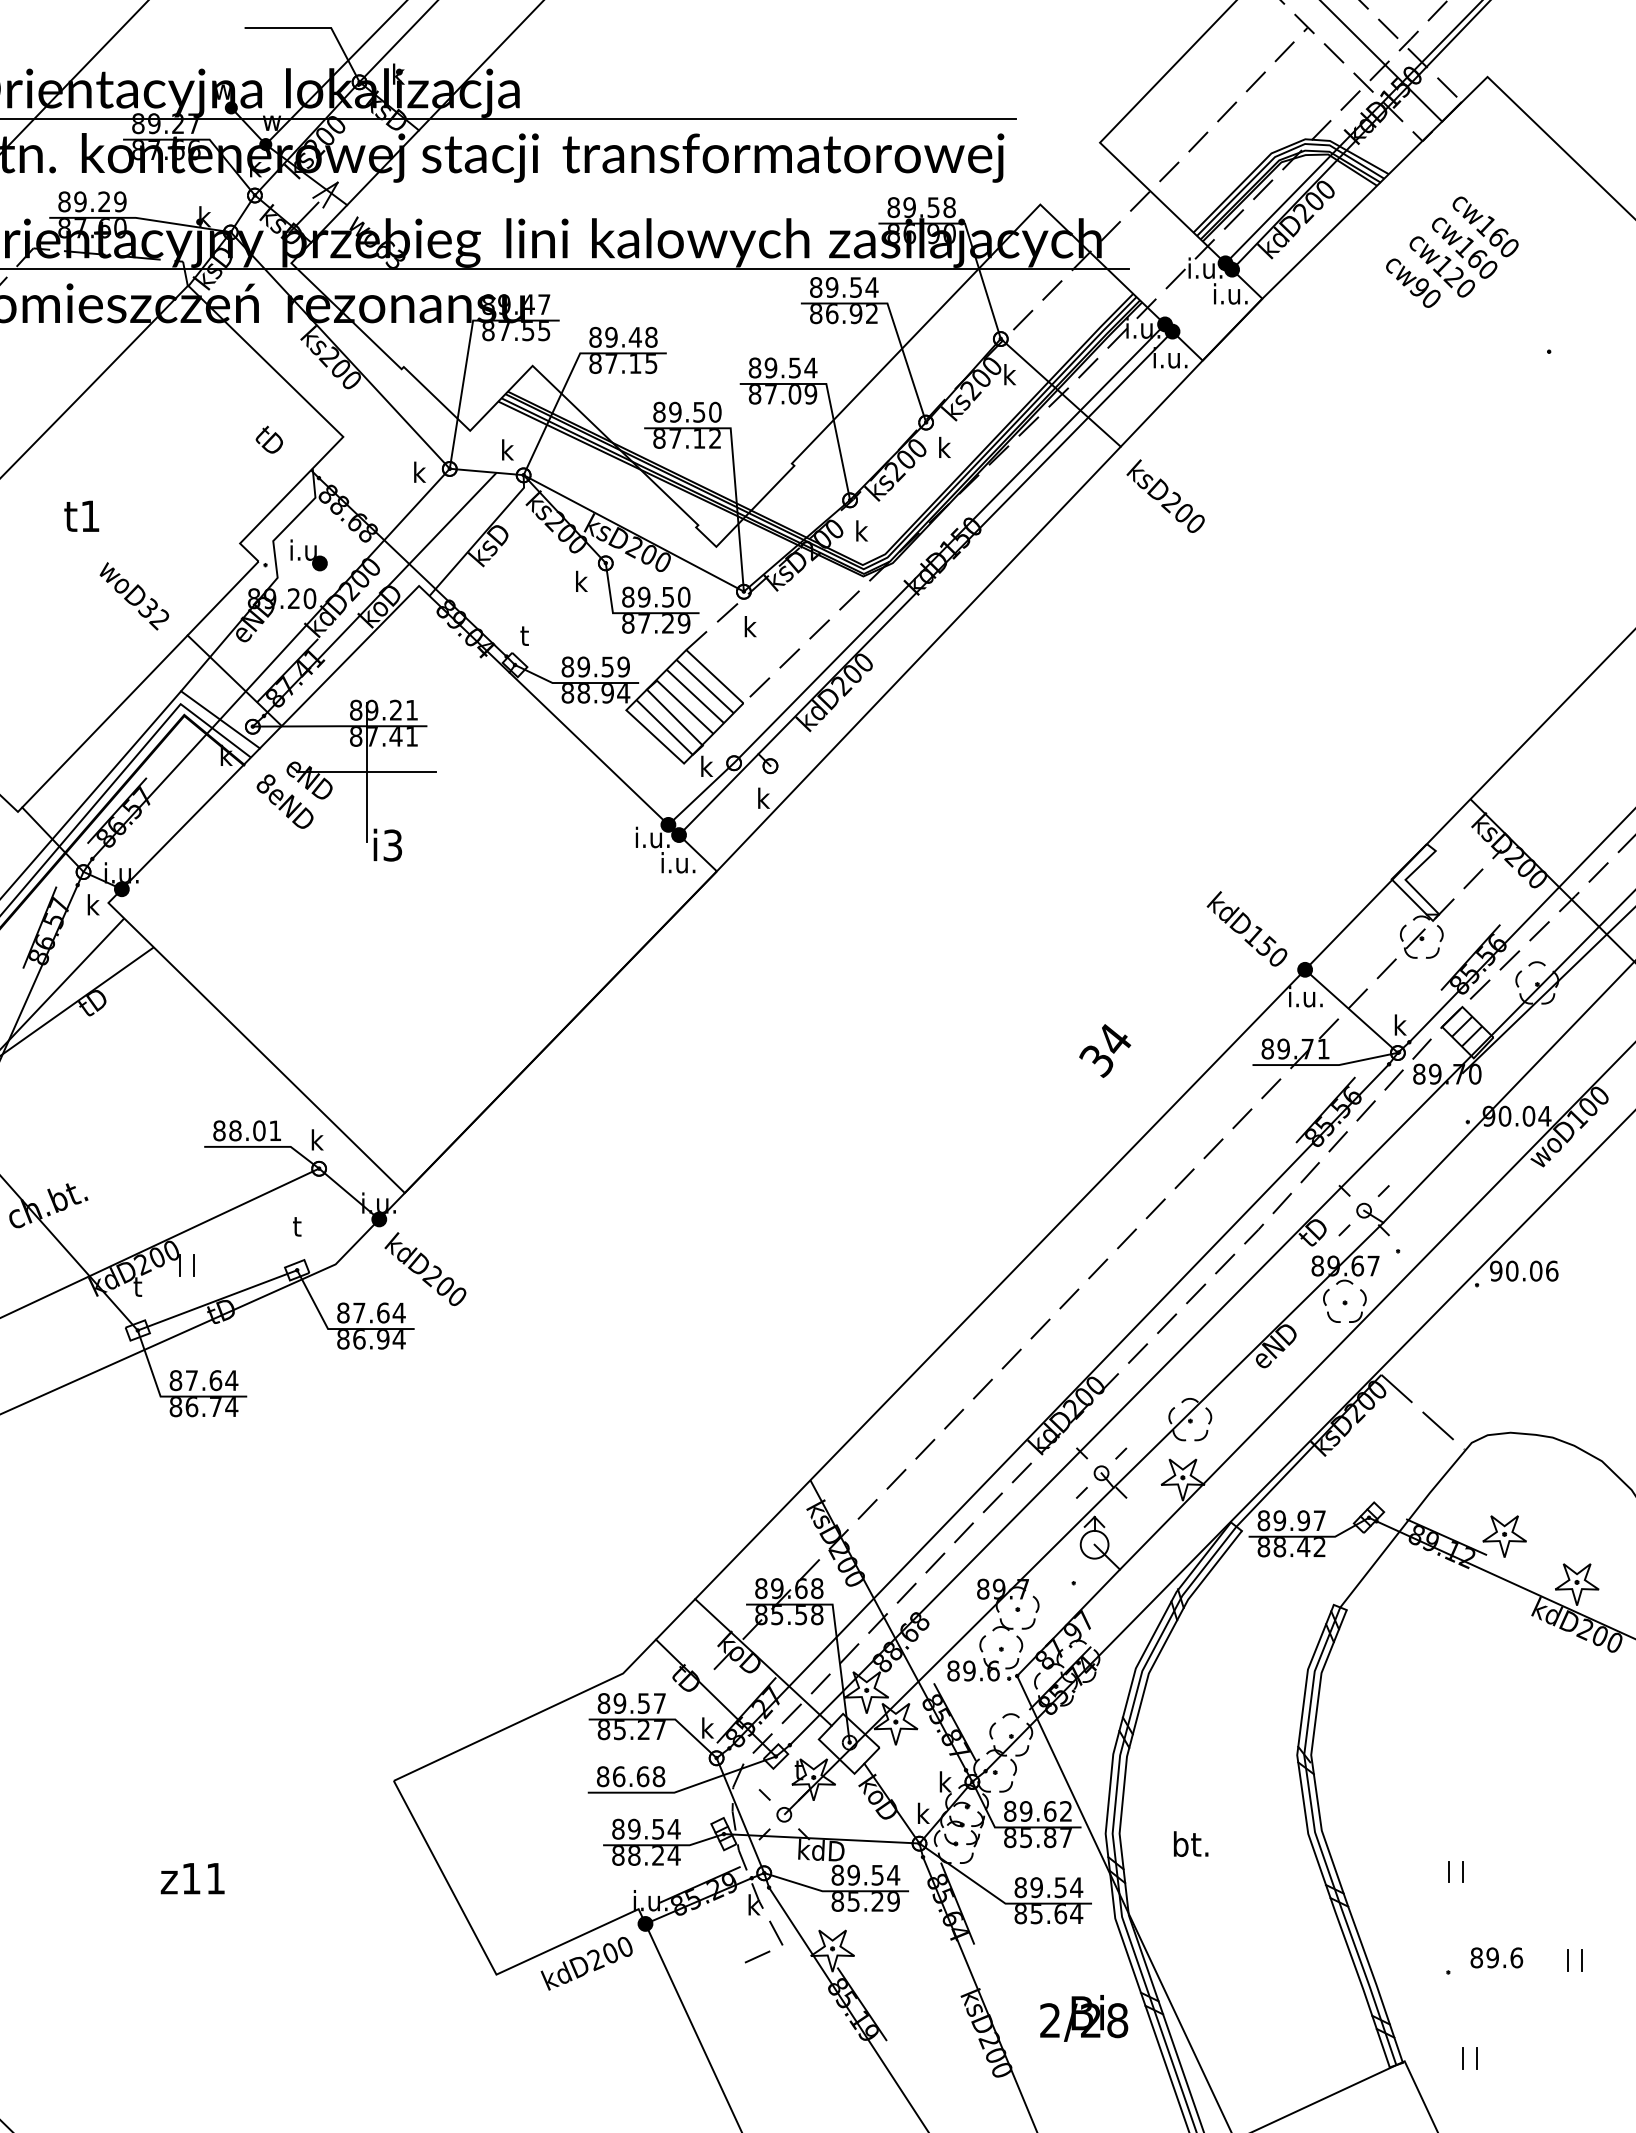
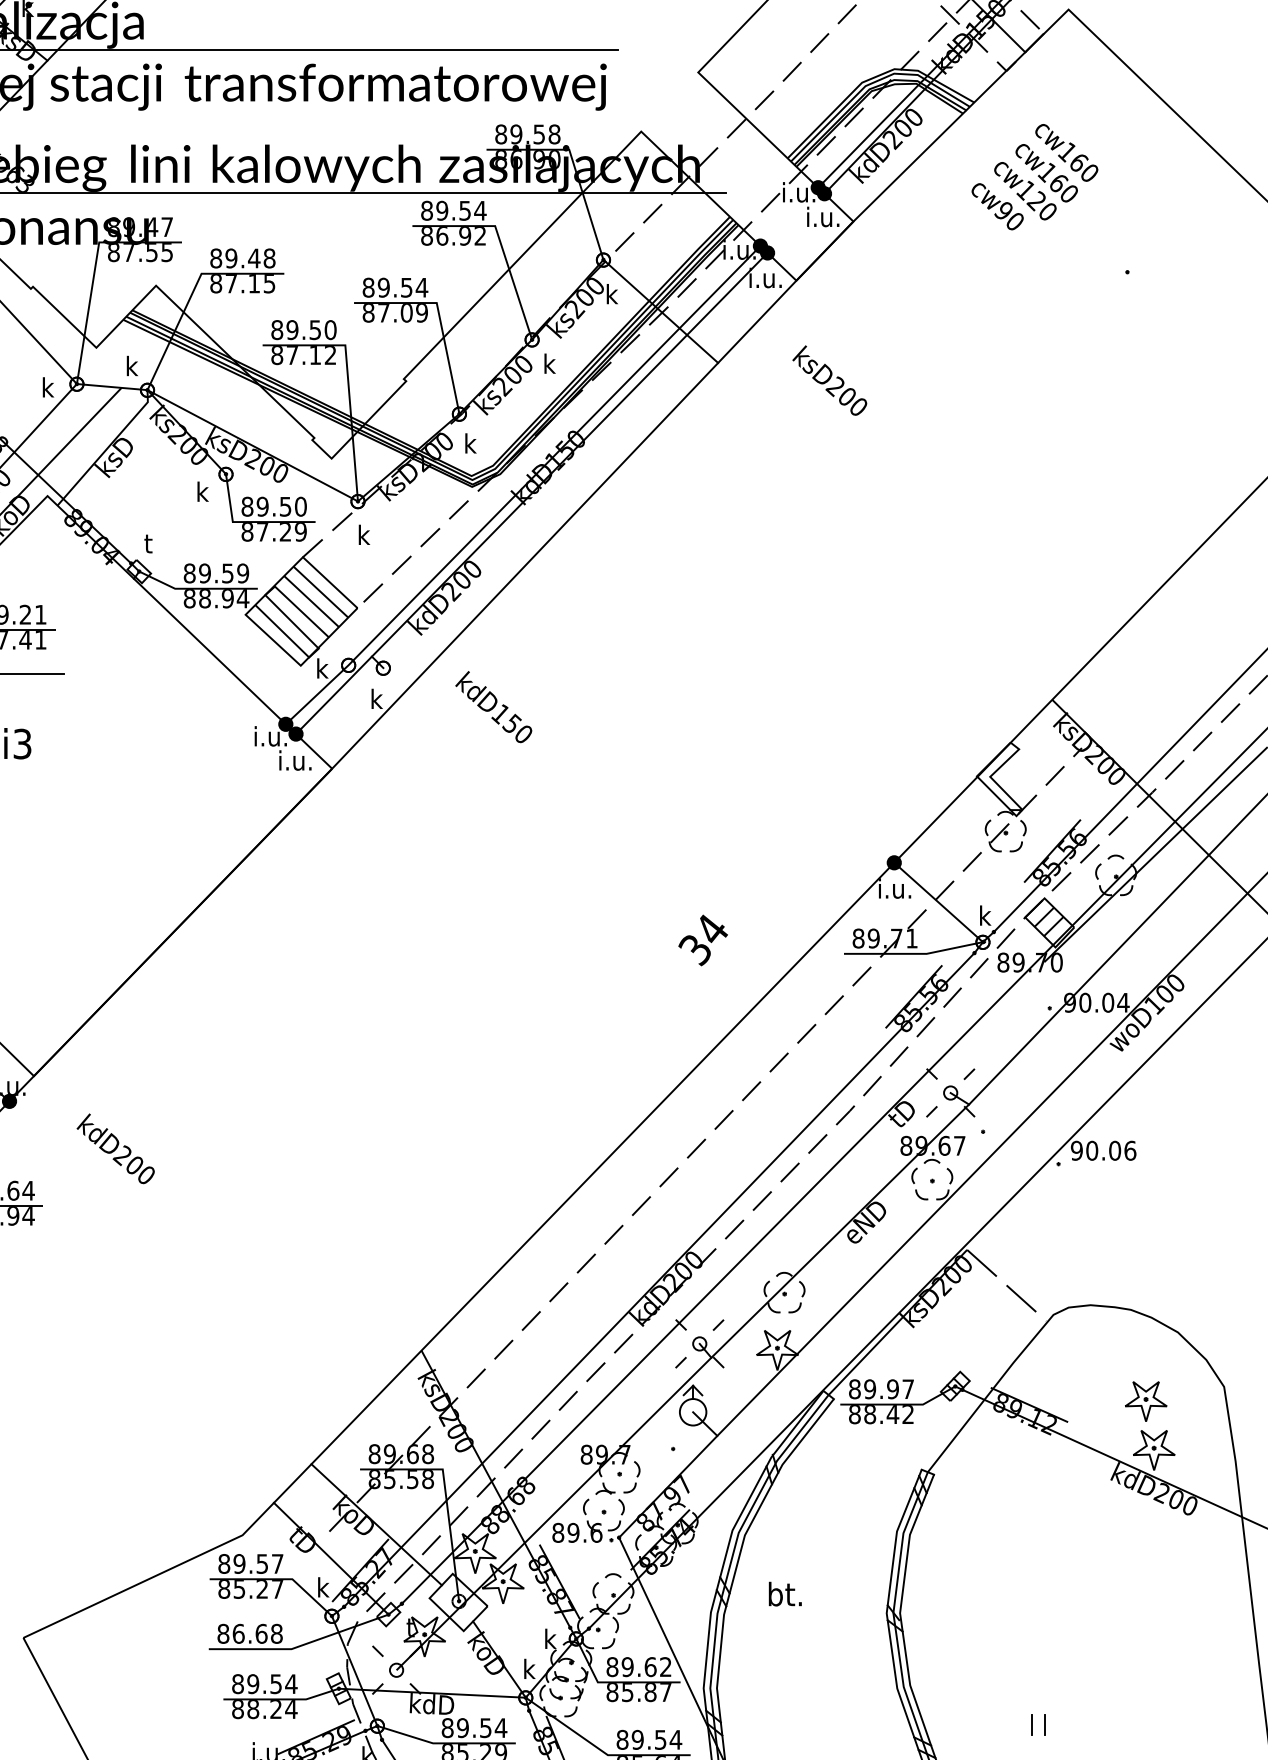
text: (1165, 495) -> (829, 379), moved
text: (1246, 928) -> (493, 706), moved
text: (425, 1268) -> (115, 1148), moved
part: (1504, 1536) -> (1145, 1401), moved
text: (1191, 1843) -> (785, 1593), moved

